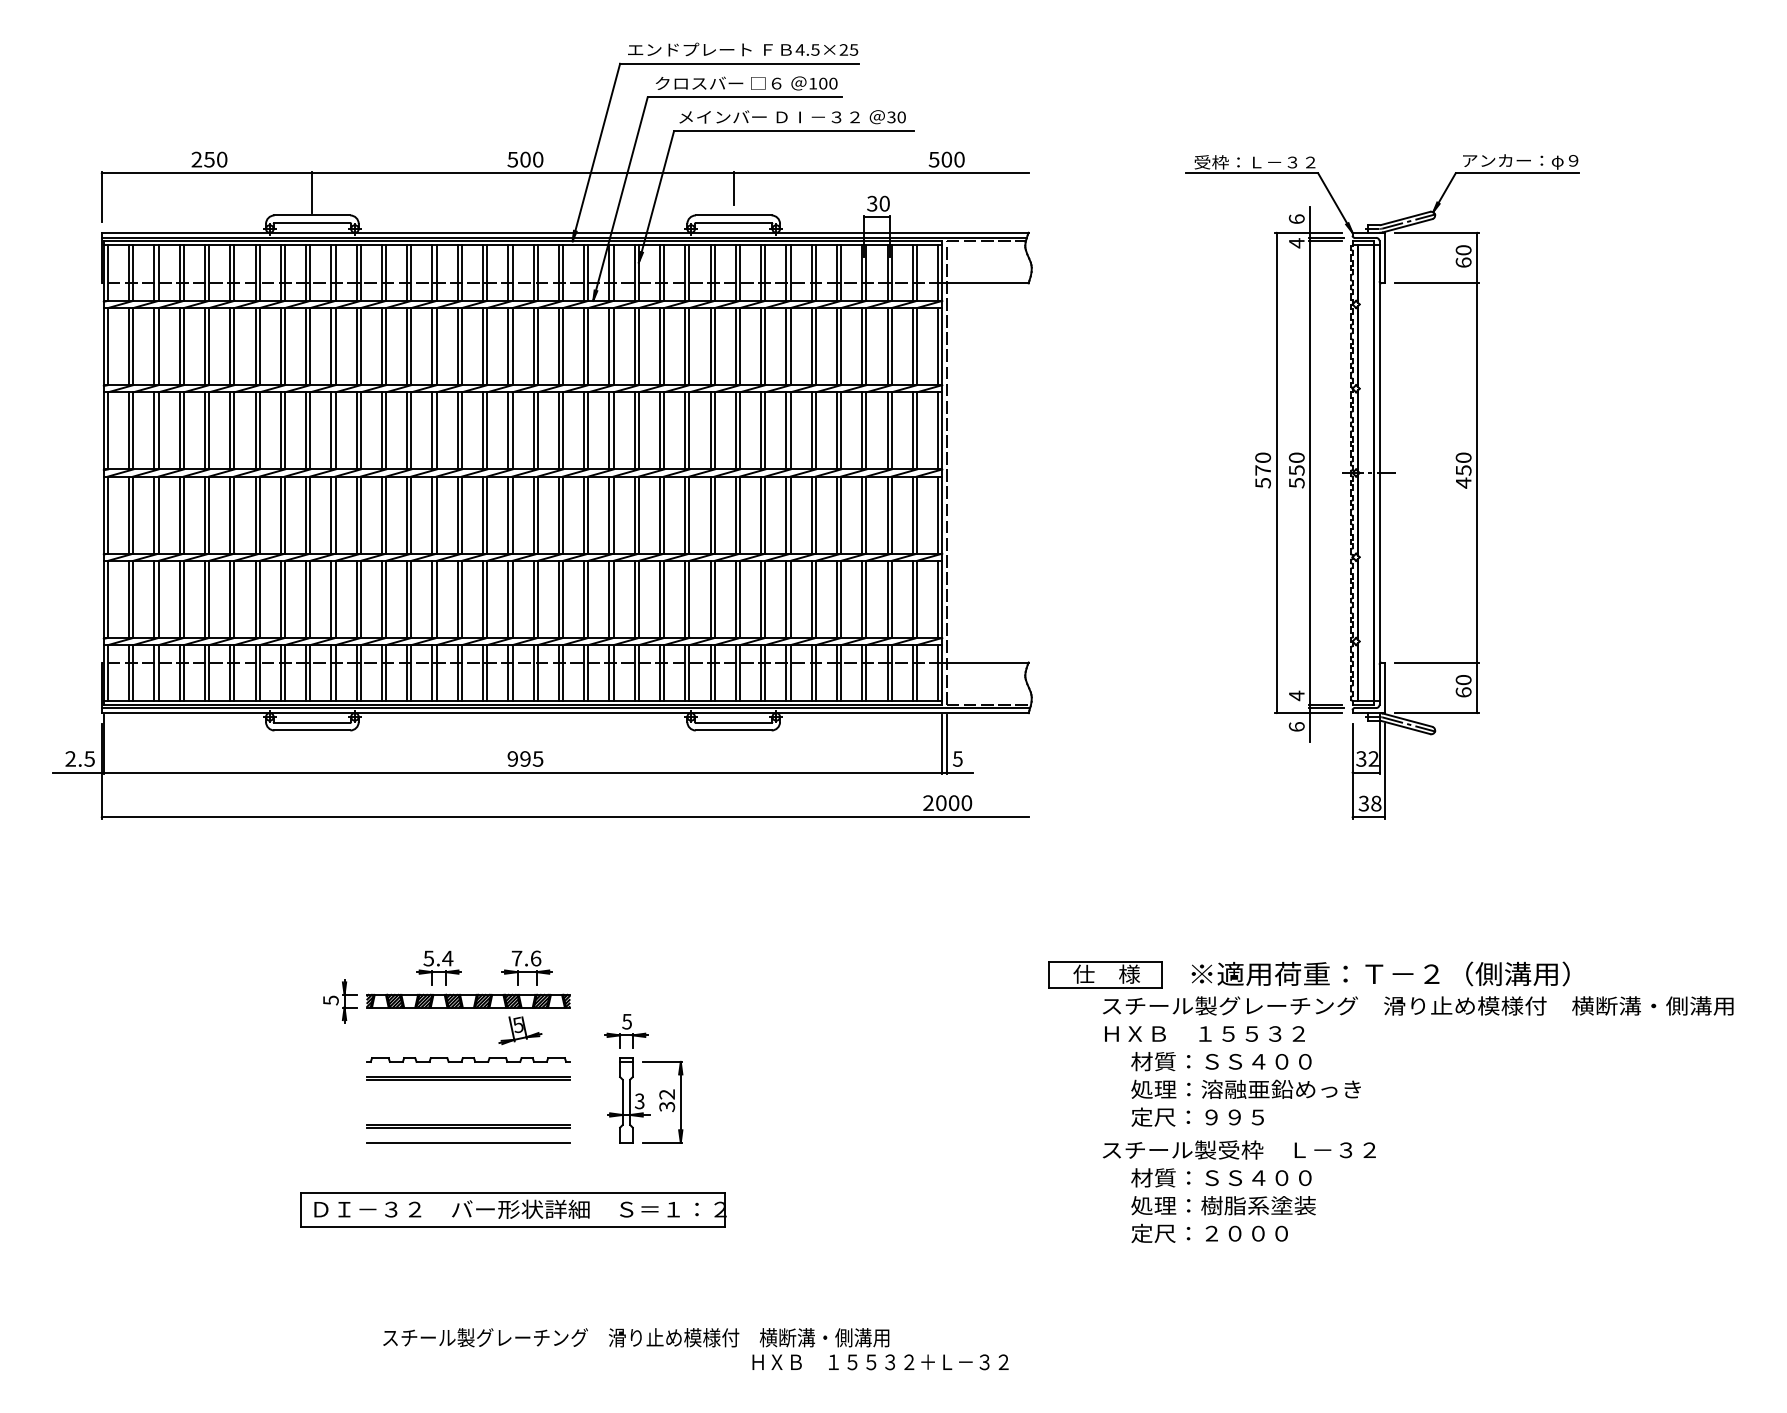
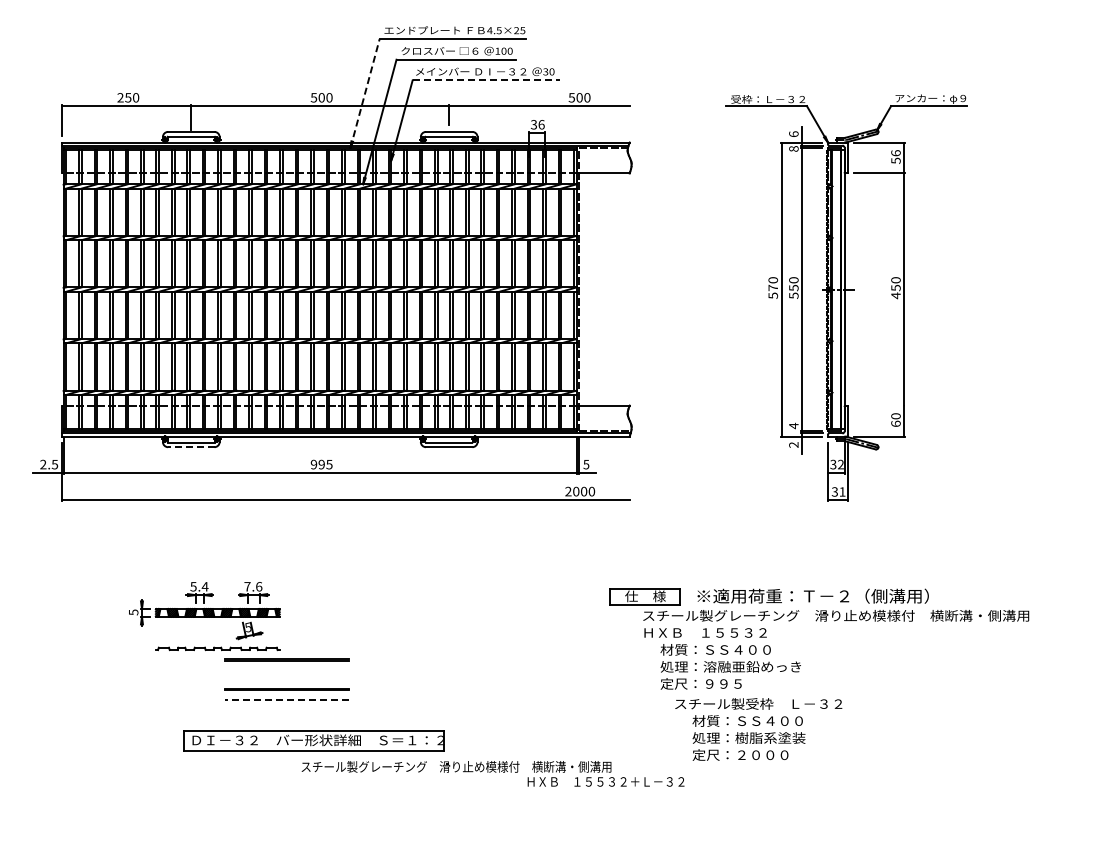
line: (794, 131) -> (486, 80), solid -> dashed
line: (596, 151) -> (365, 92), solid -> dashed
text: (884, 203) -> (541, 124), 30 -> 36
text: (1296, 242) -> (793, 148), 4 -> 8
text: (1462, 255) -> (895, 156), 60 -> 56
line: (1436, 662) -> (879, 405), removed
text: (1296, 726) -> (793, 444), 6 -> 2
line: (311, 731) -> (190, 447), solid -> dashed
text: (1376, 802) -> (842, 491), 38 -> 31
part: (446, 1007) -> (204, 616), moved
part: (1392, 1015) -> (820, 621), moved
part: (642, 1078) -> (393, 660), removed
line: (467, 1142) -> (286, 699), solid -> dashed
text: (695, 1348) -> (492, 773), moved

